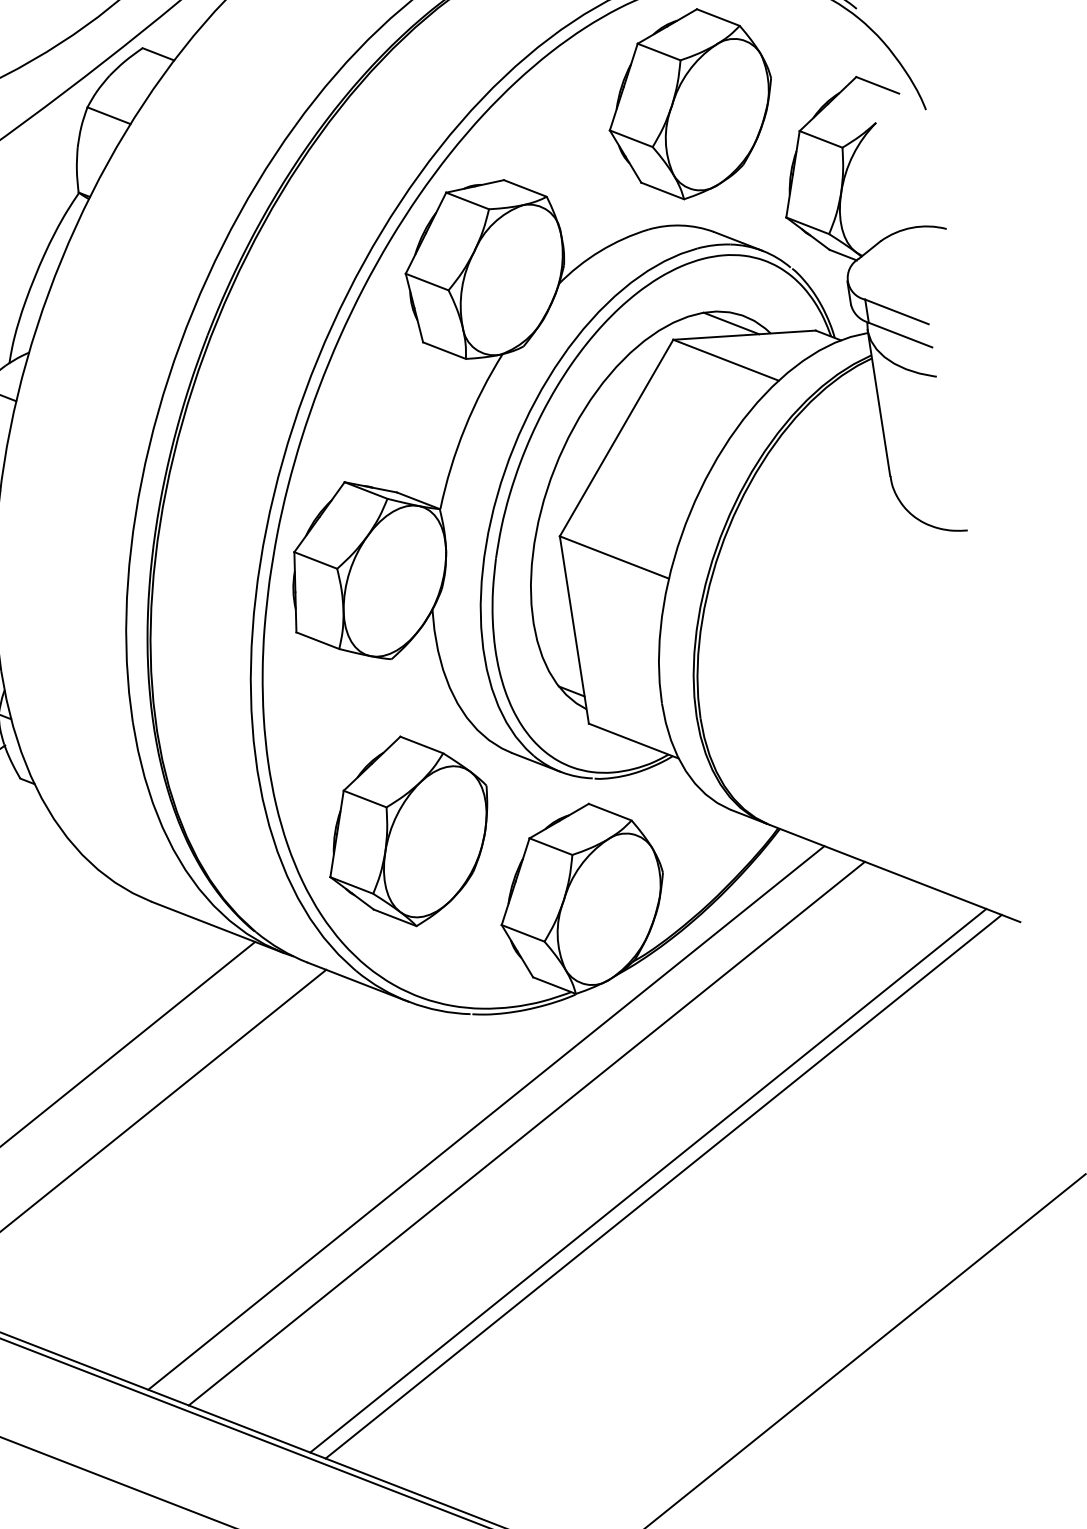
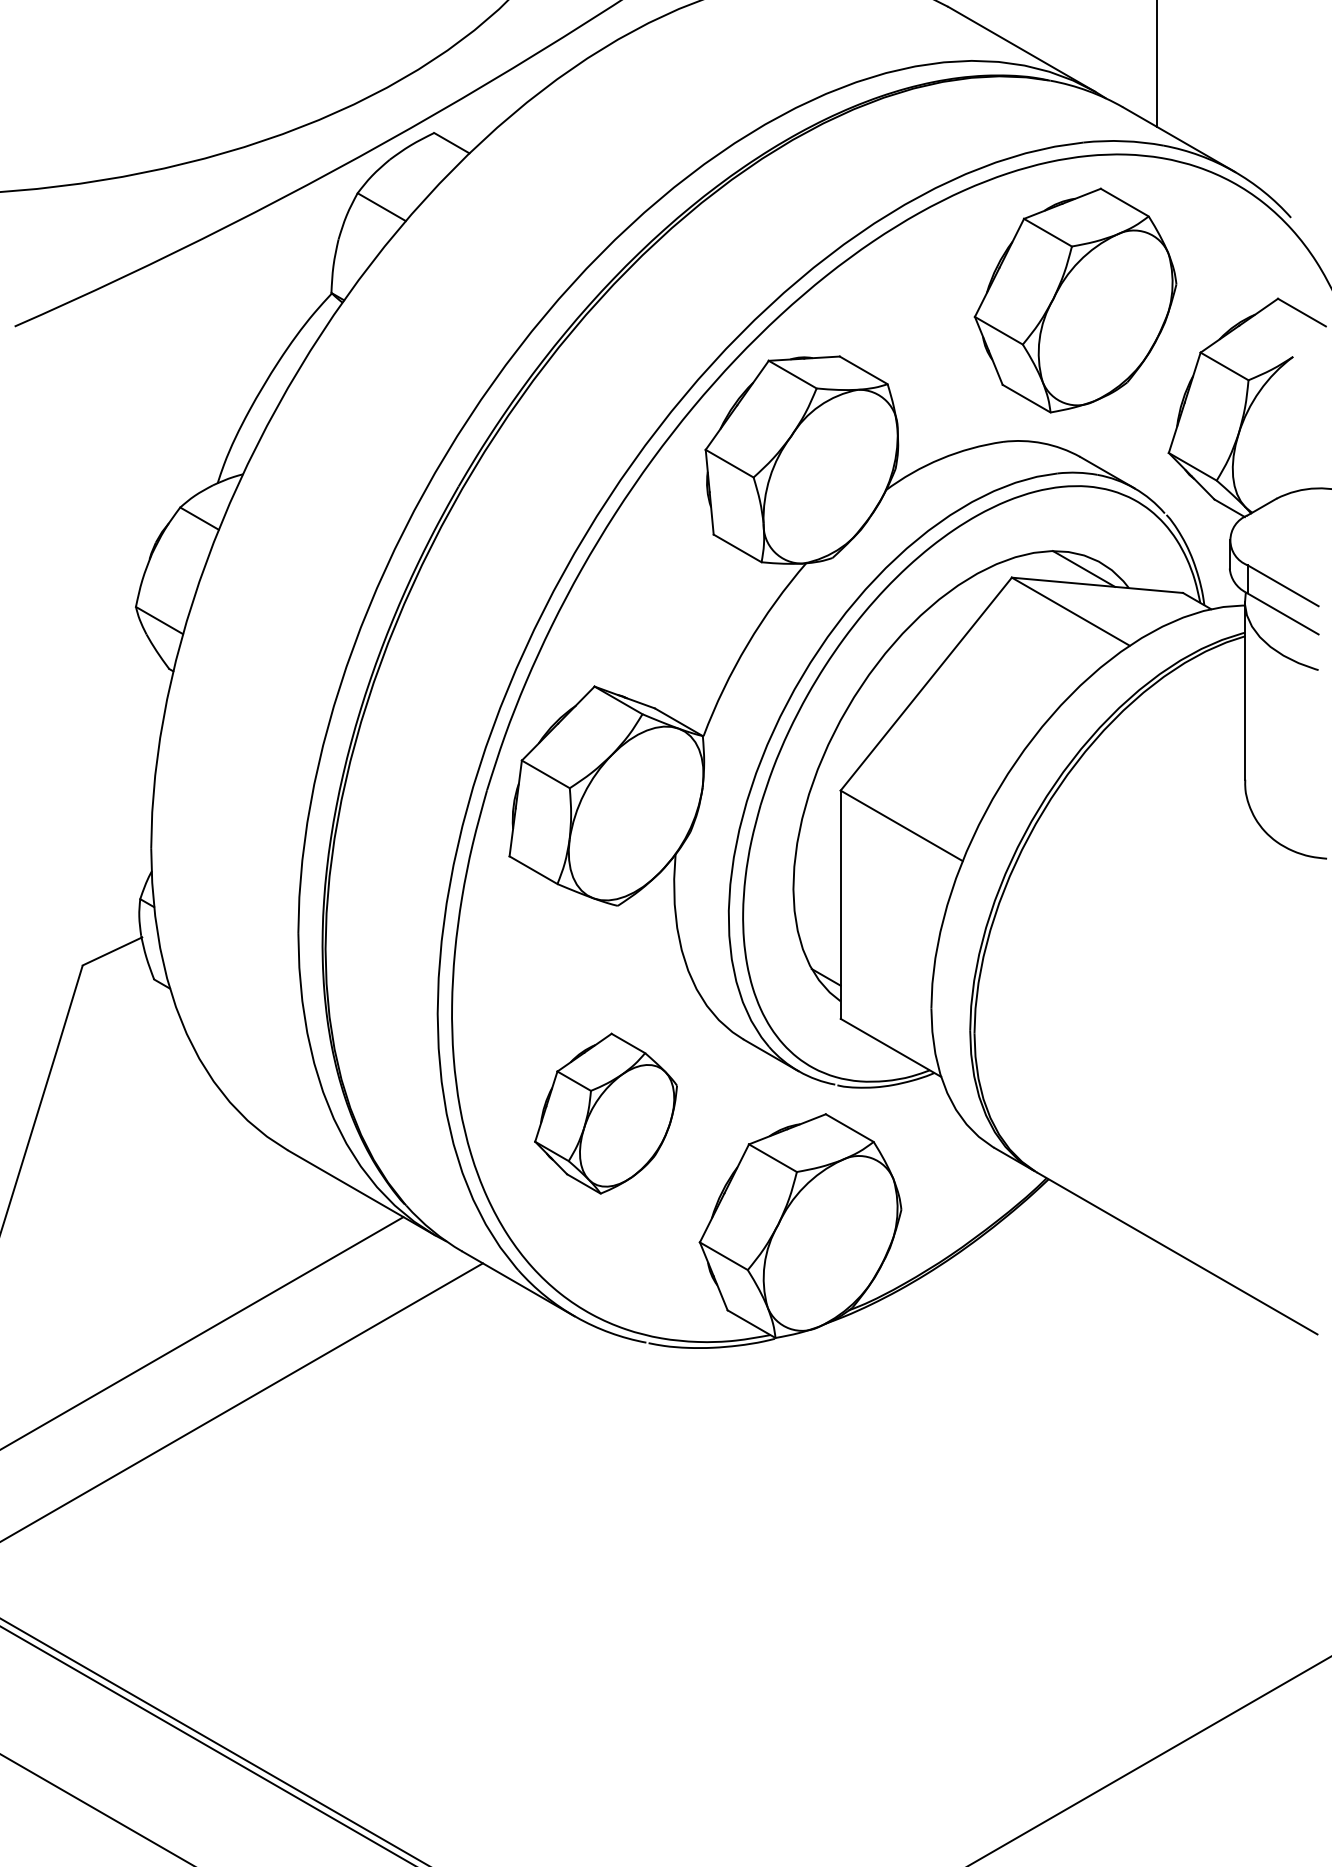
part: (407, 831) -> (605, 1113), size x0.7
line: (485, 1117) -> (645, 1468), removed
line: (526, 1133) -> (691, 1495), removed
line: (647, 1180) -> (826, 1573), removed
line: (663, 1186) -> (844, 1583), removed

